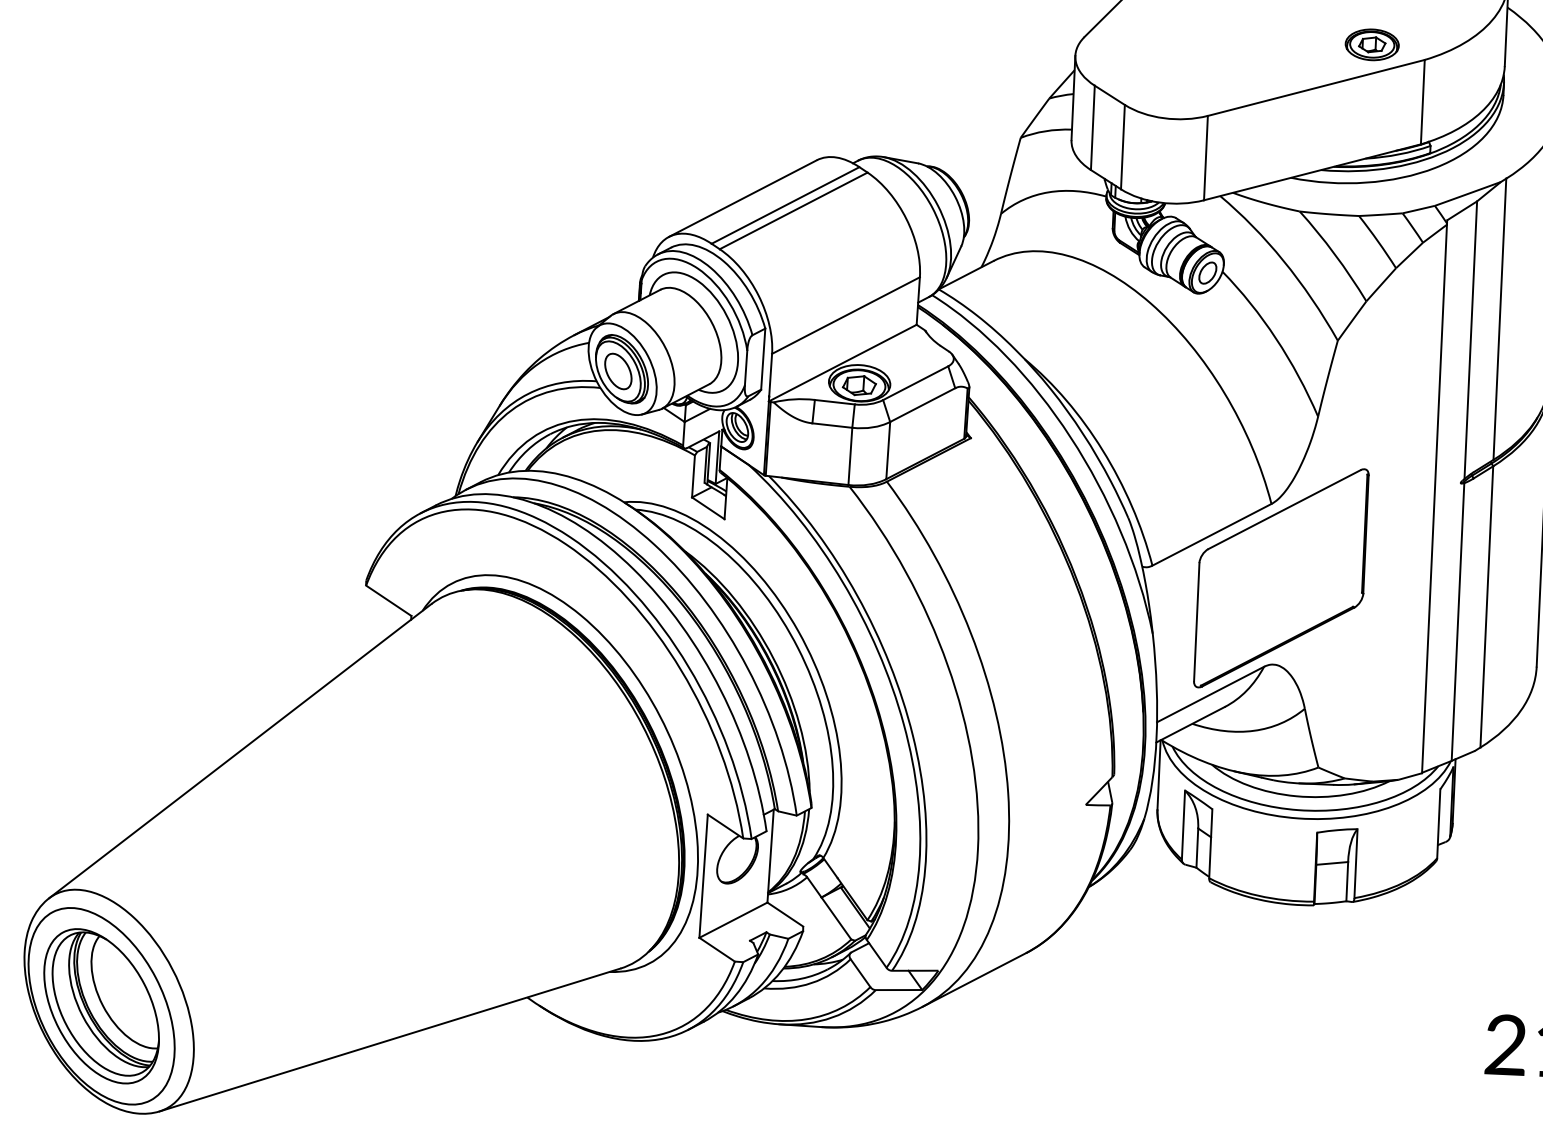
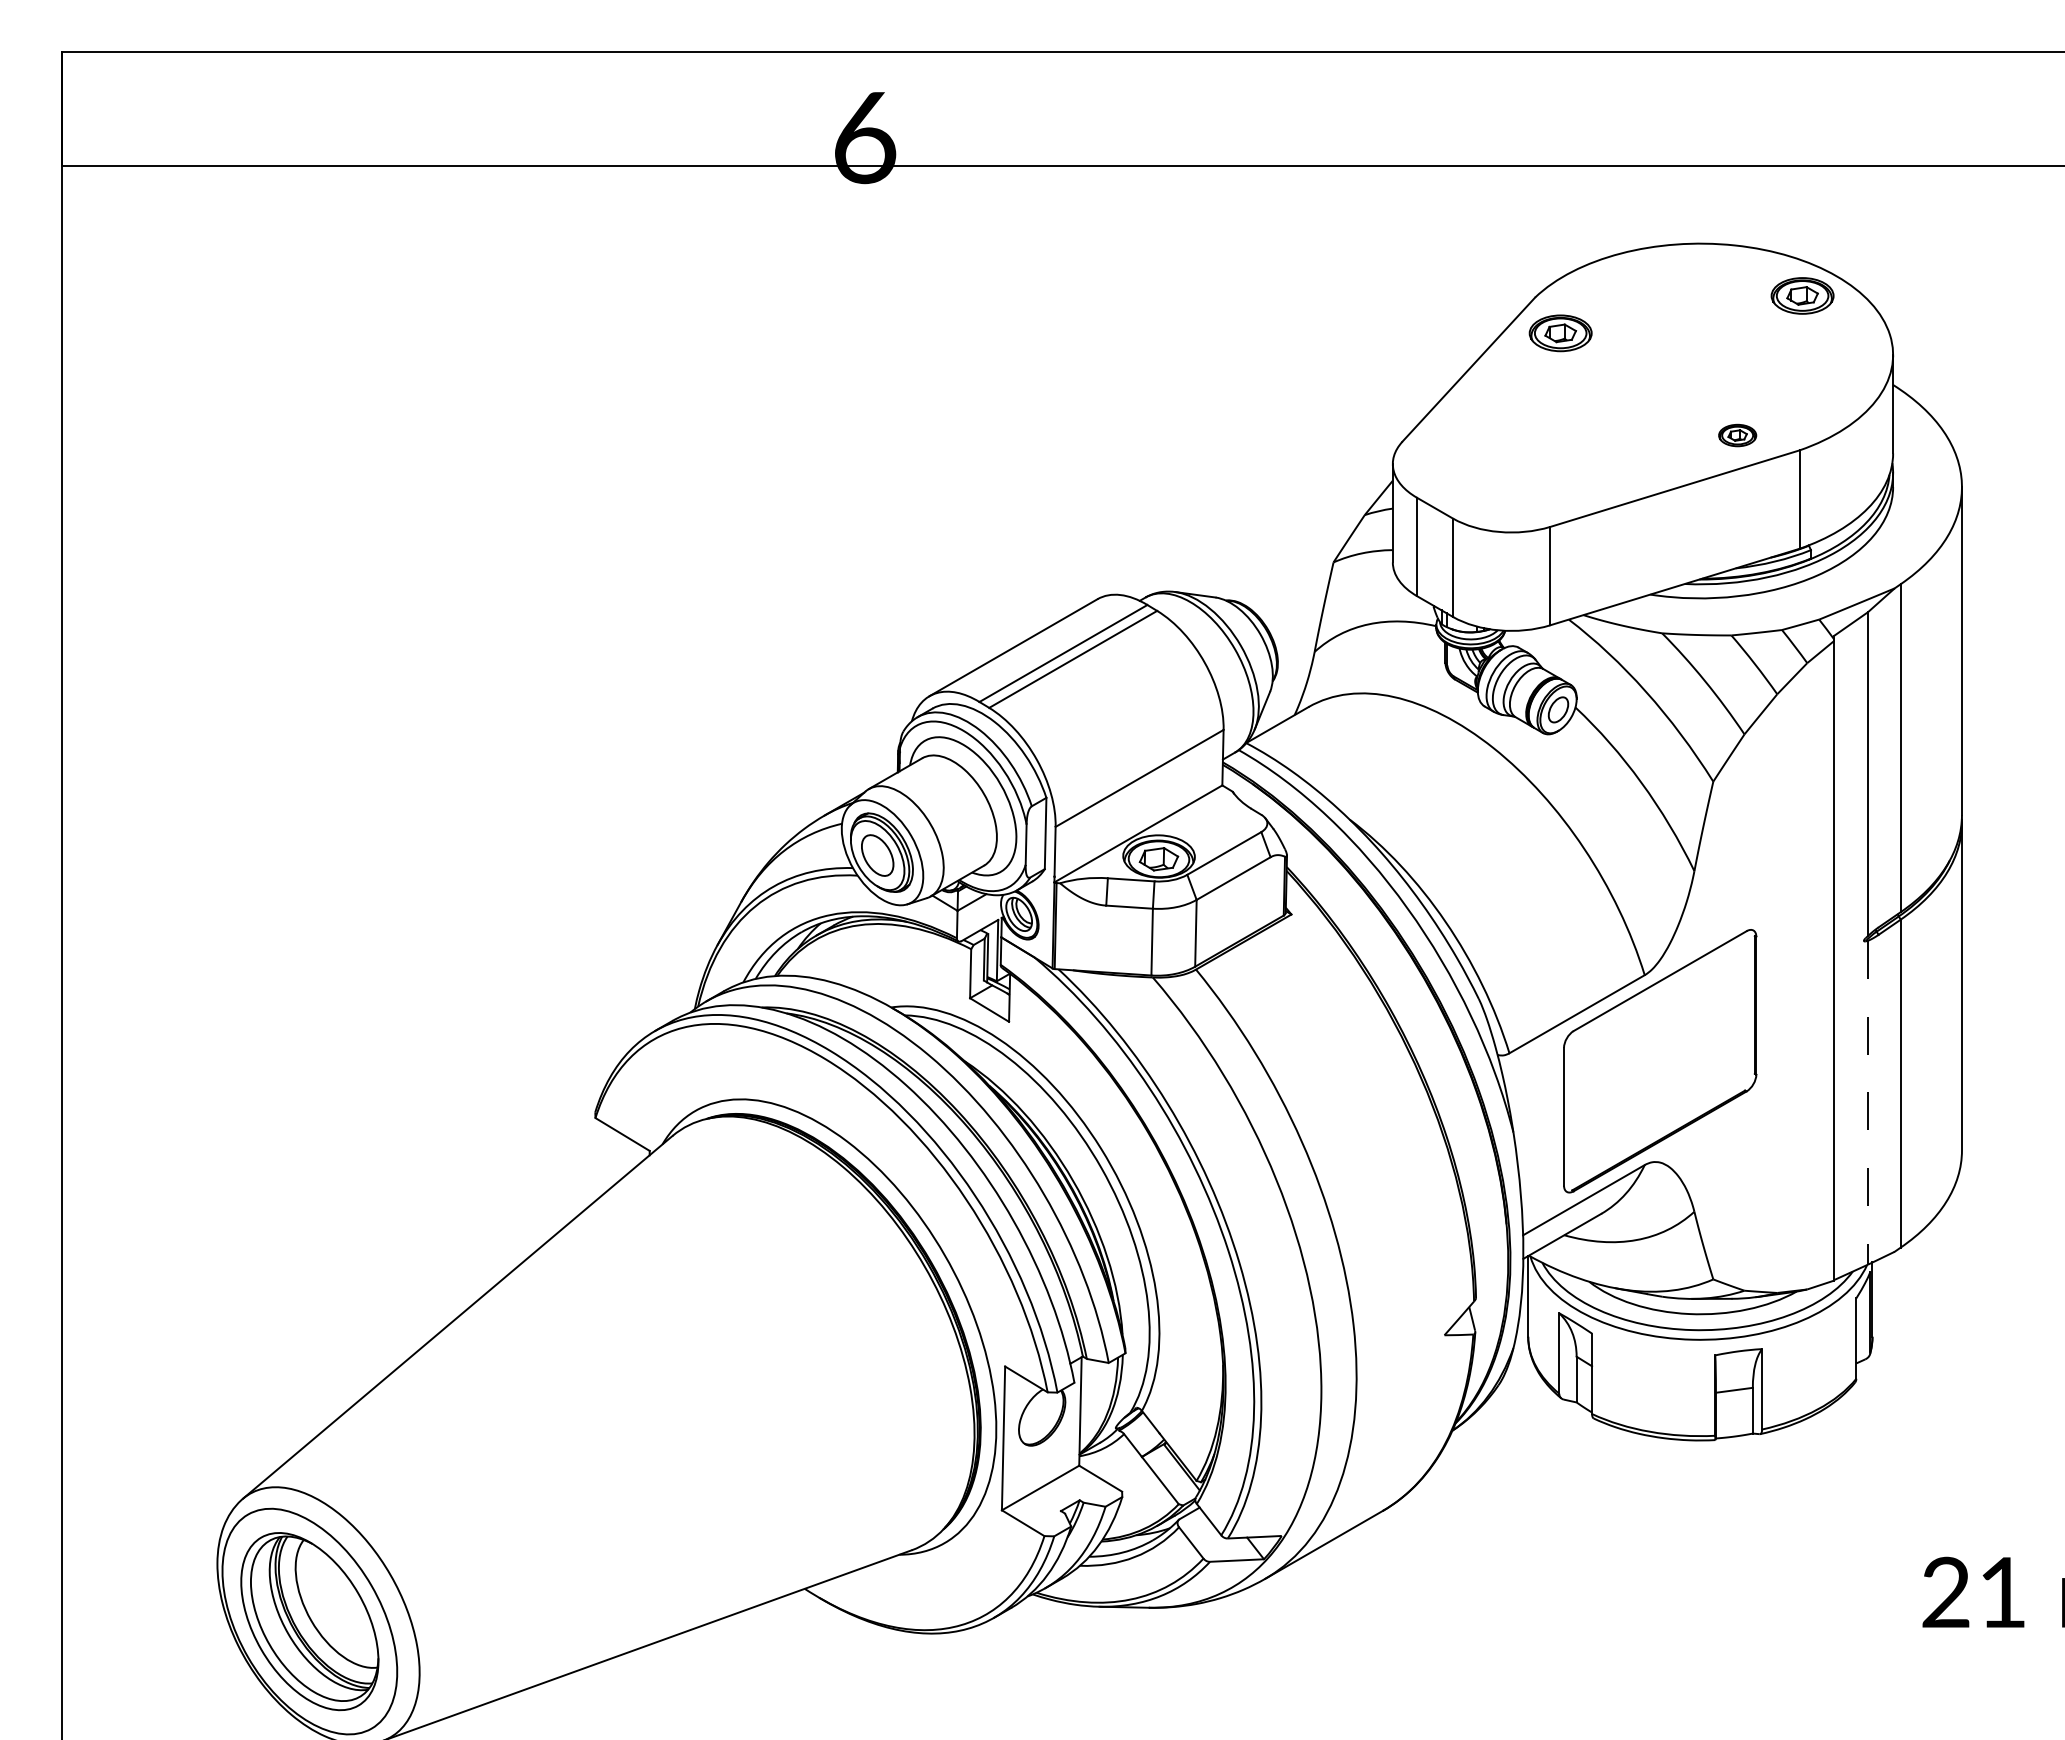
part: (1372, 44) -> (1737, 435), size x0.6
line: (1458, 621) -> (1868, 1102), solid -> dashed

